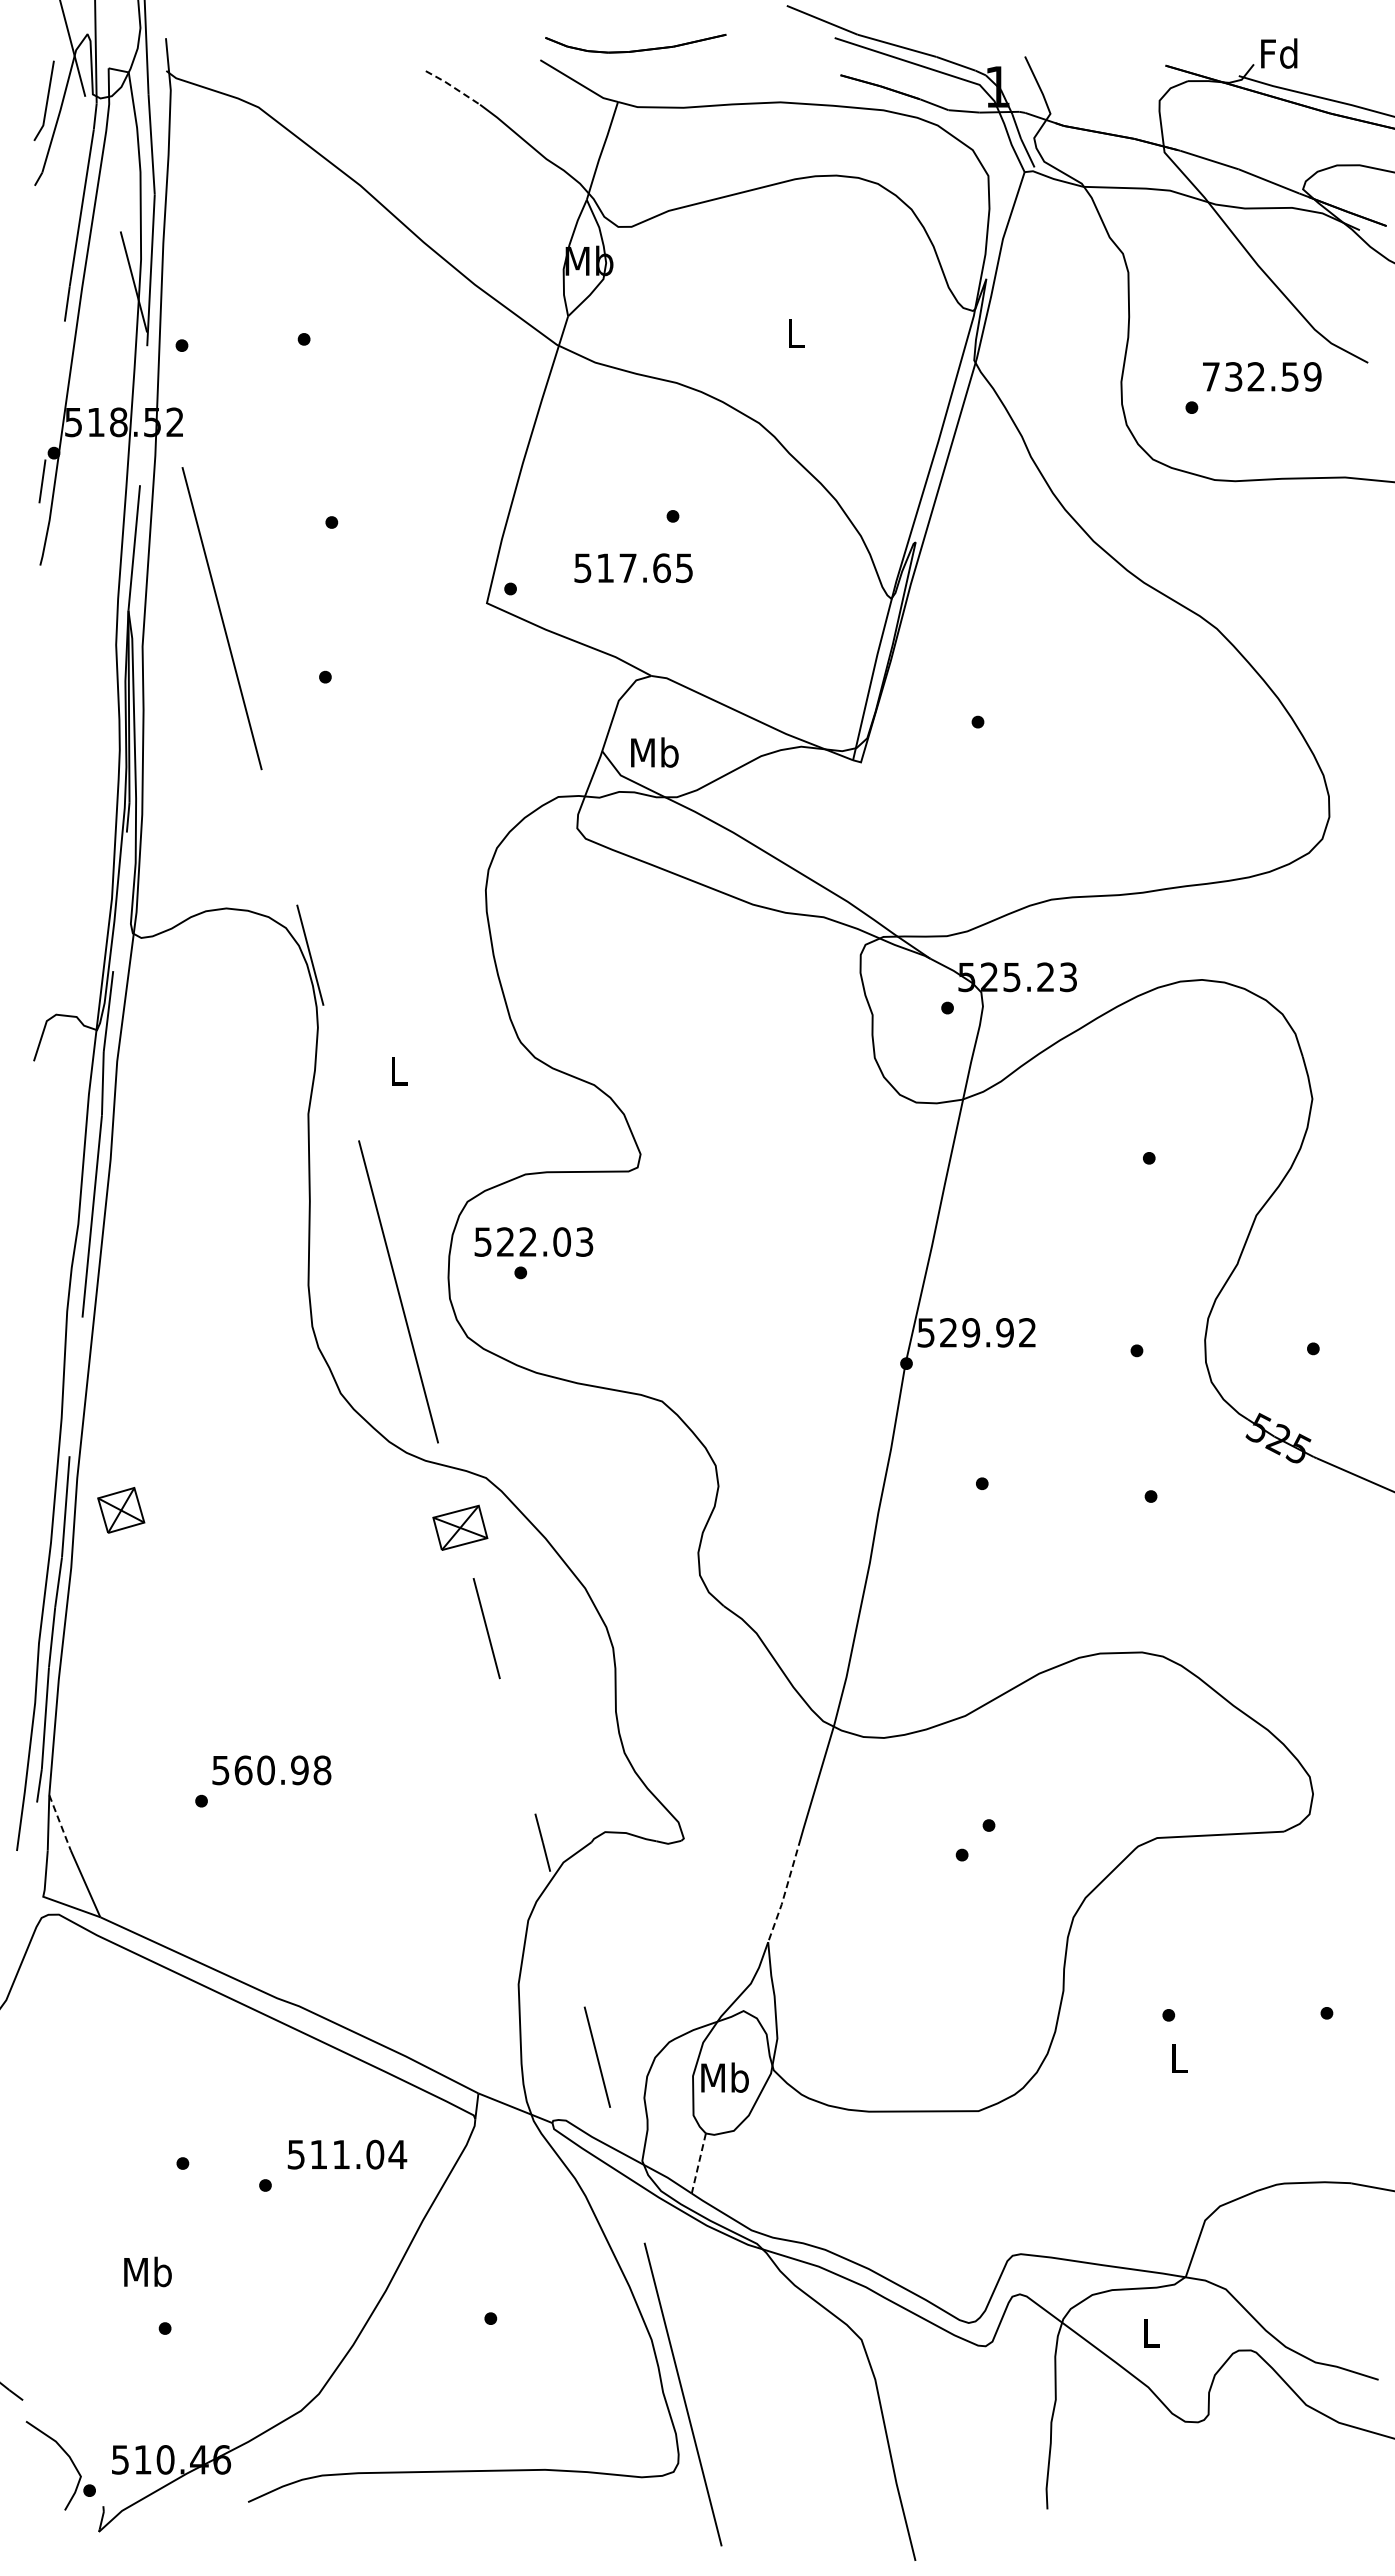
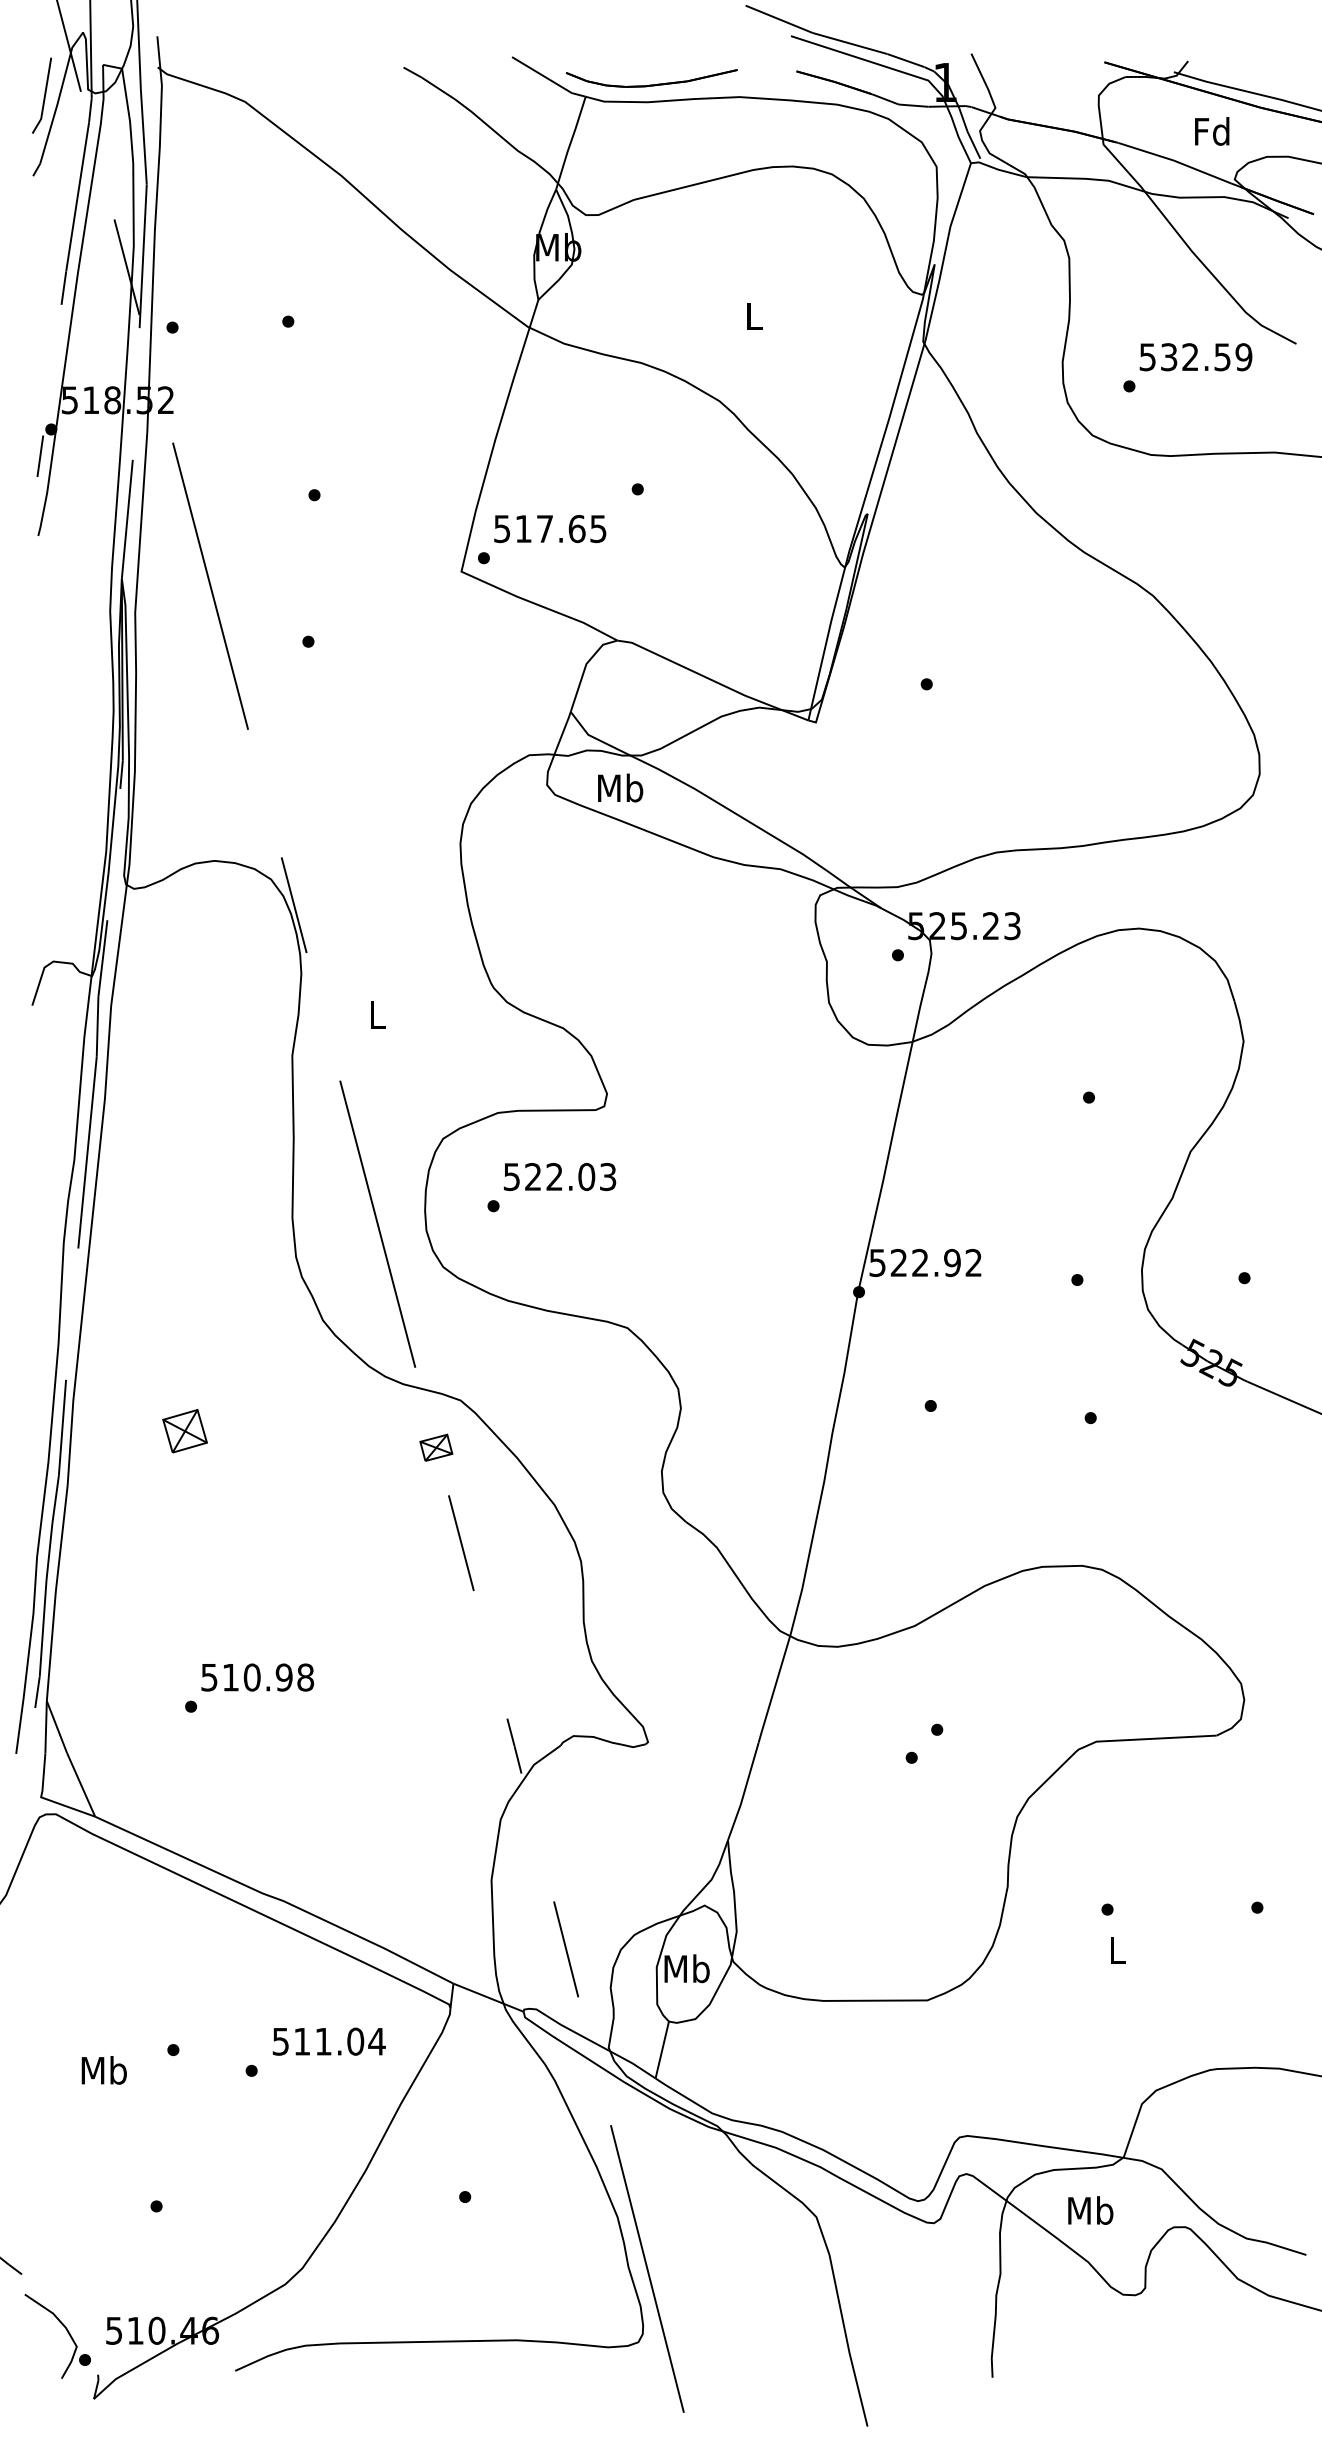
part: (638, 49) -> (654, 83), moved
text: (1279, 53) -> (1212, 131), moved
line: (452, 86) -> (428, 82), dashed -> solid
text: (1210, 376) -> (1147, 356), 732.59 -> 532.59
text: (633, 568) -> (550, 529), moved
text: (654, 752) -> (620, 787), moved
text: (533, 1241) -> (559, 1176), moved
text: (971, 1332) -> (920, 1262), 529.92 -> 522.92
part: (121, 1510) -> (185, 1431), moved
part: (460, 1527) -> (436, 1447), size x0.62
text: (243, 1770) -> (230, 1677), 560.98 -> 510.98
line: (60, 1822) -> (57, 1726), dashed -> solid
line: (785, 1892) -> (744, 1793), dashed -> solid
line: (698, 2163) -> (661, 2050), dashed -> solid
text: (147, 2271) -> (103, 2069), moved
text: (1150, 2332) -> (1090, 2210), L -> Mb

